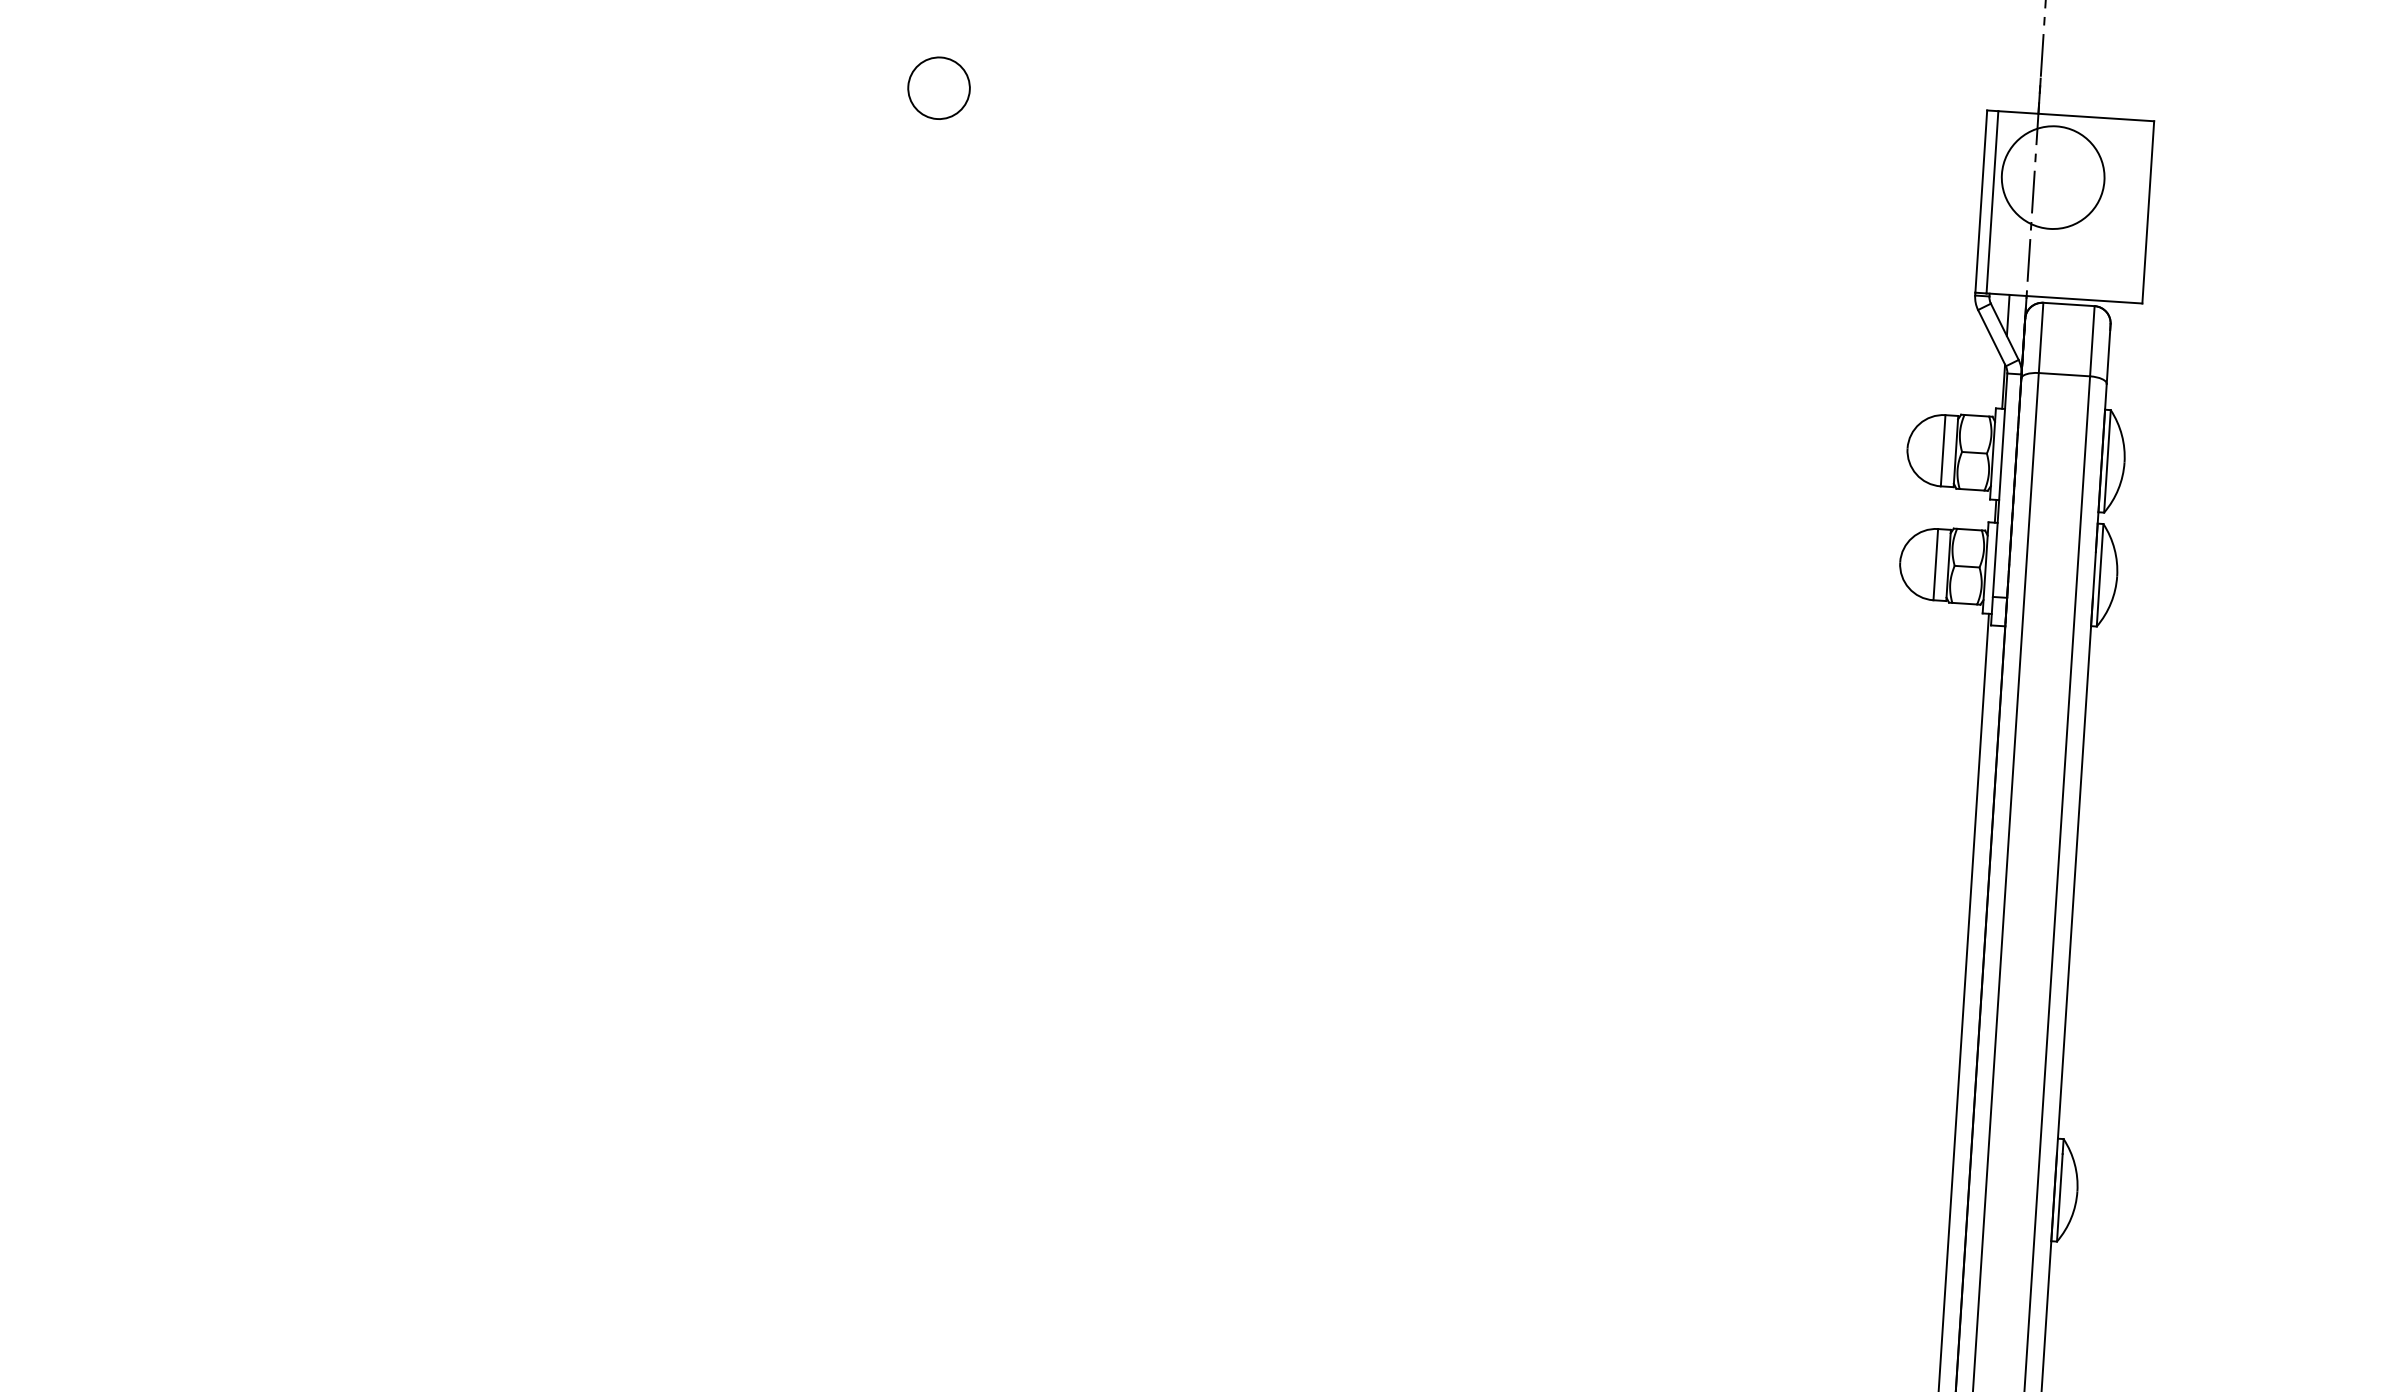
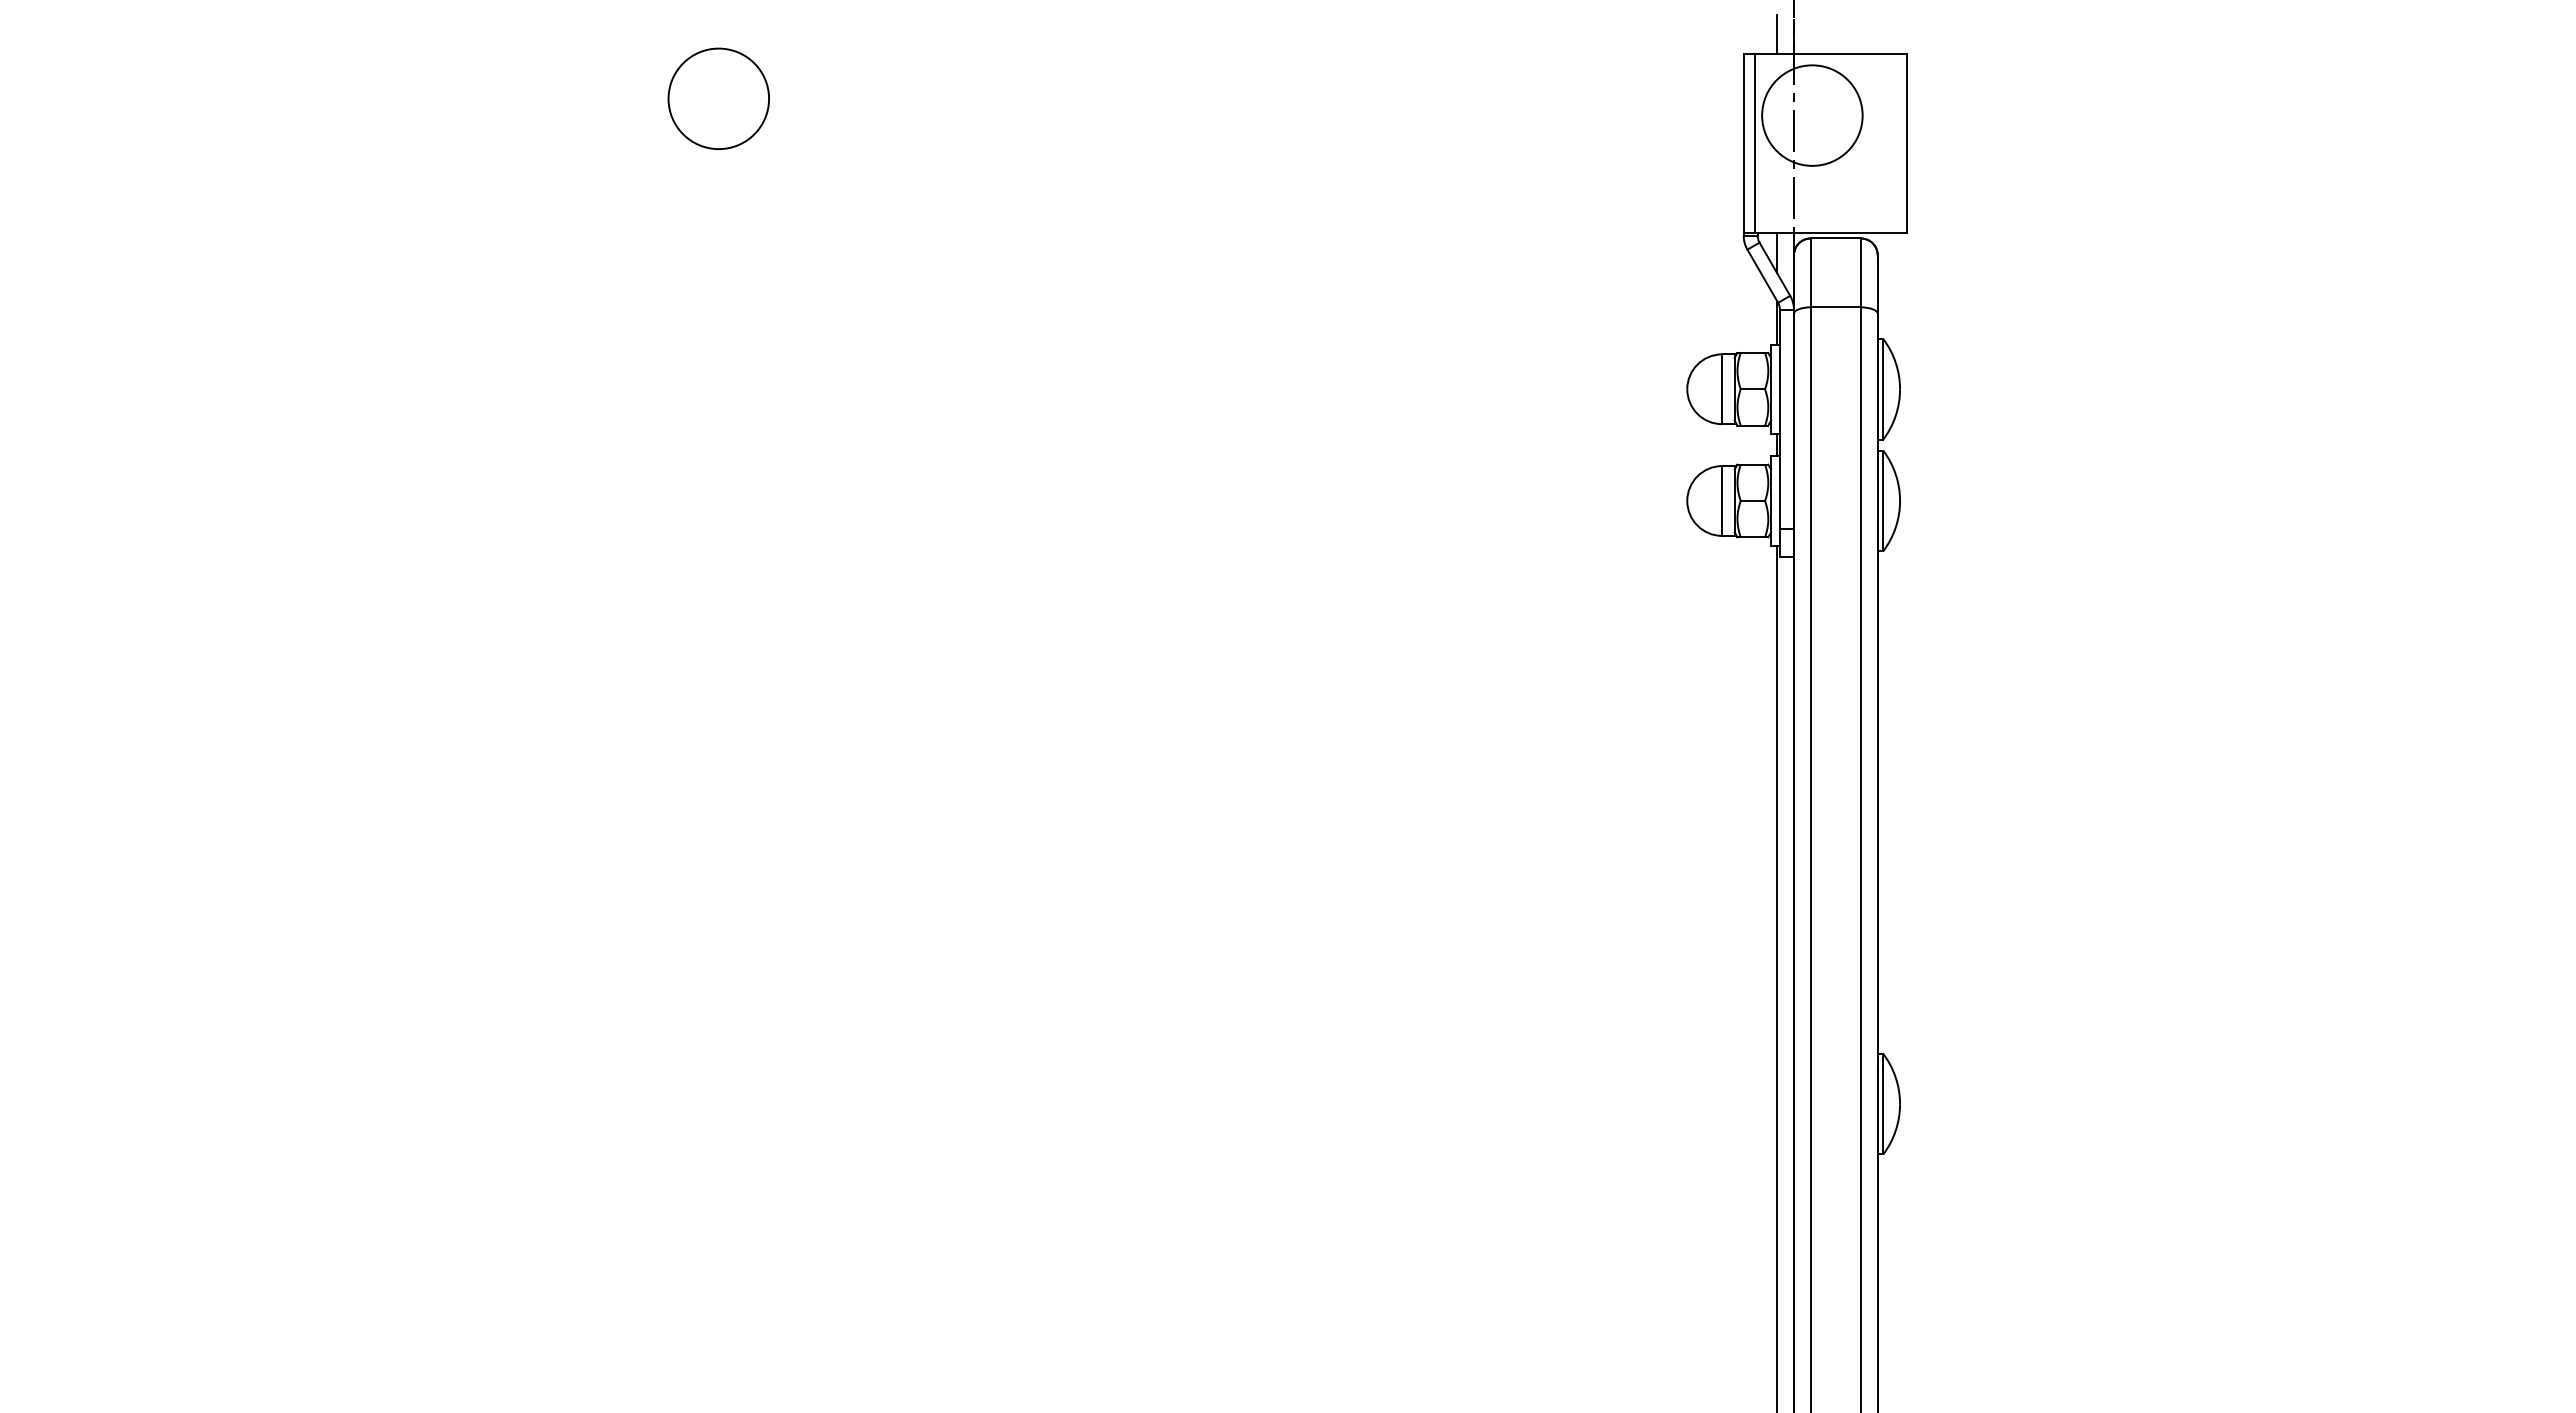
circle: (938, 88) -> (718, 98), size x1.67
line: (2022, 92) -> (1777, 34), added

